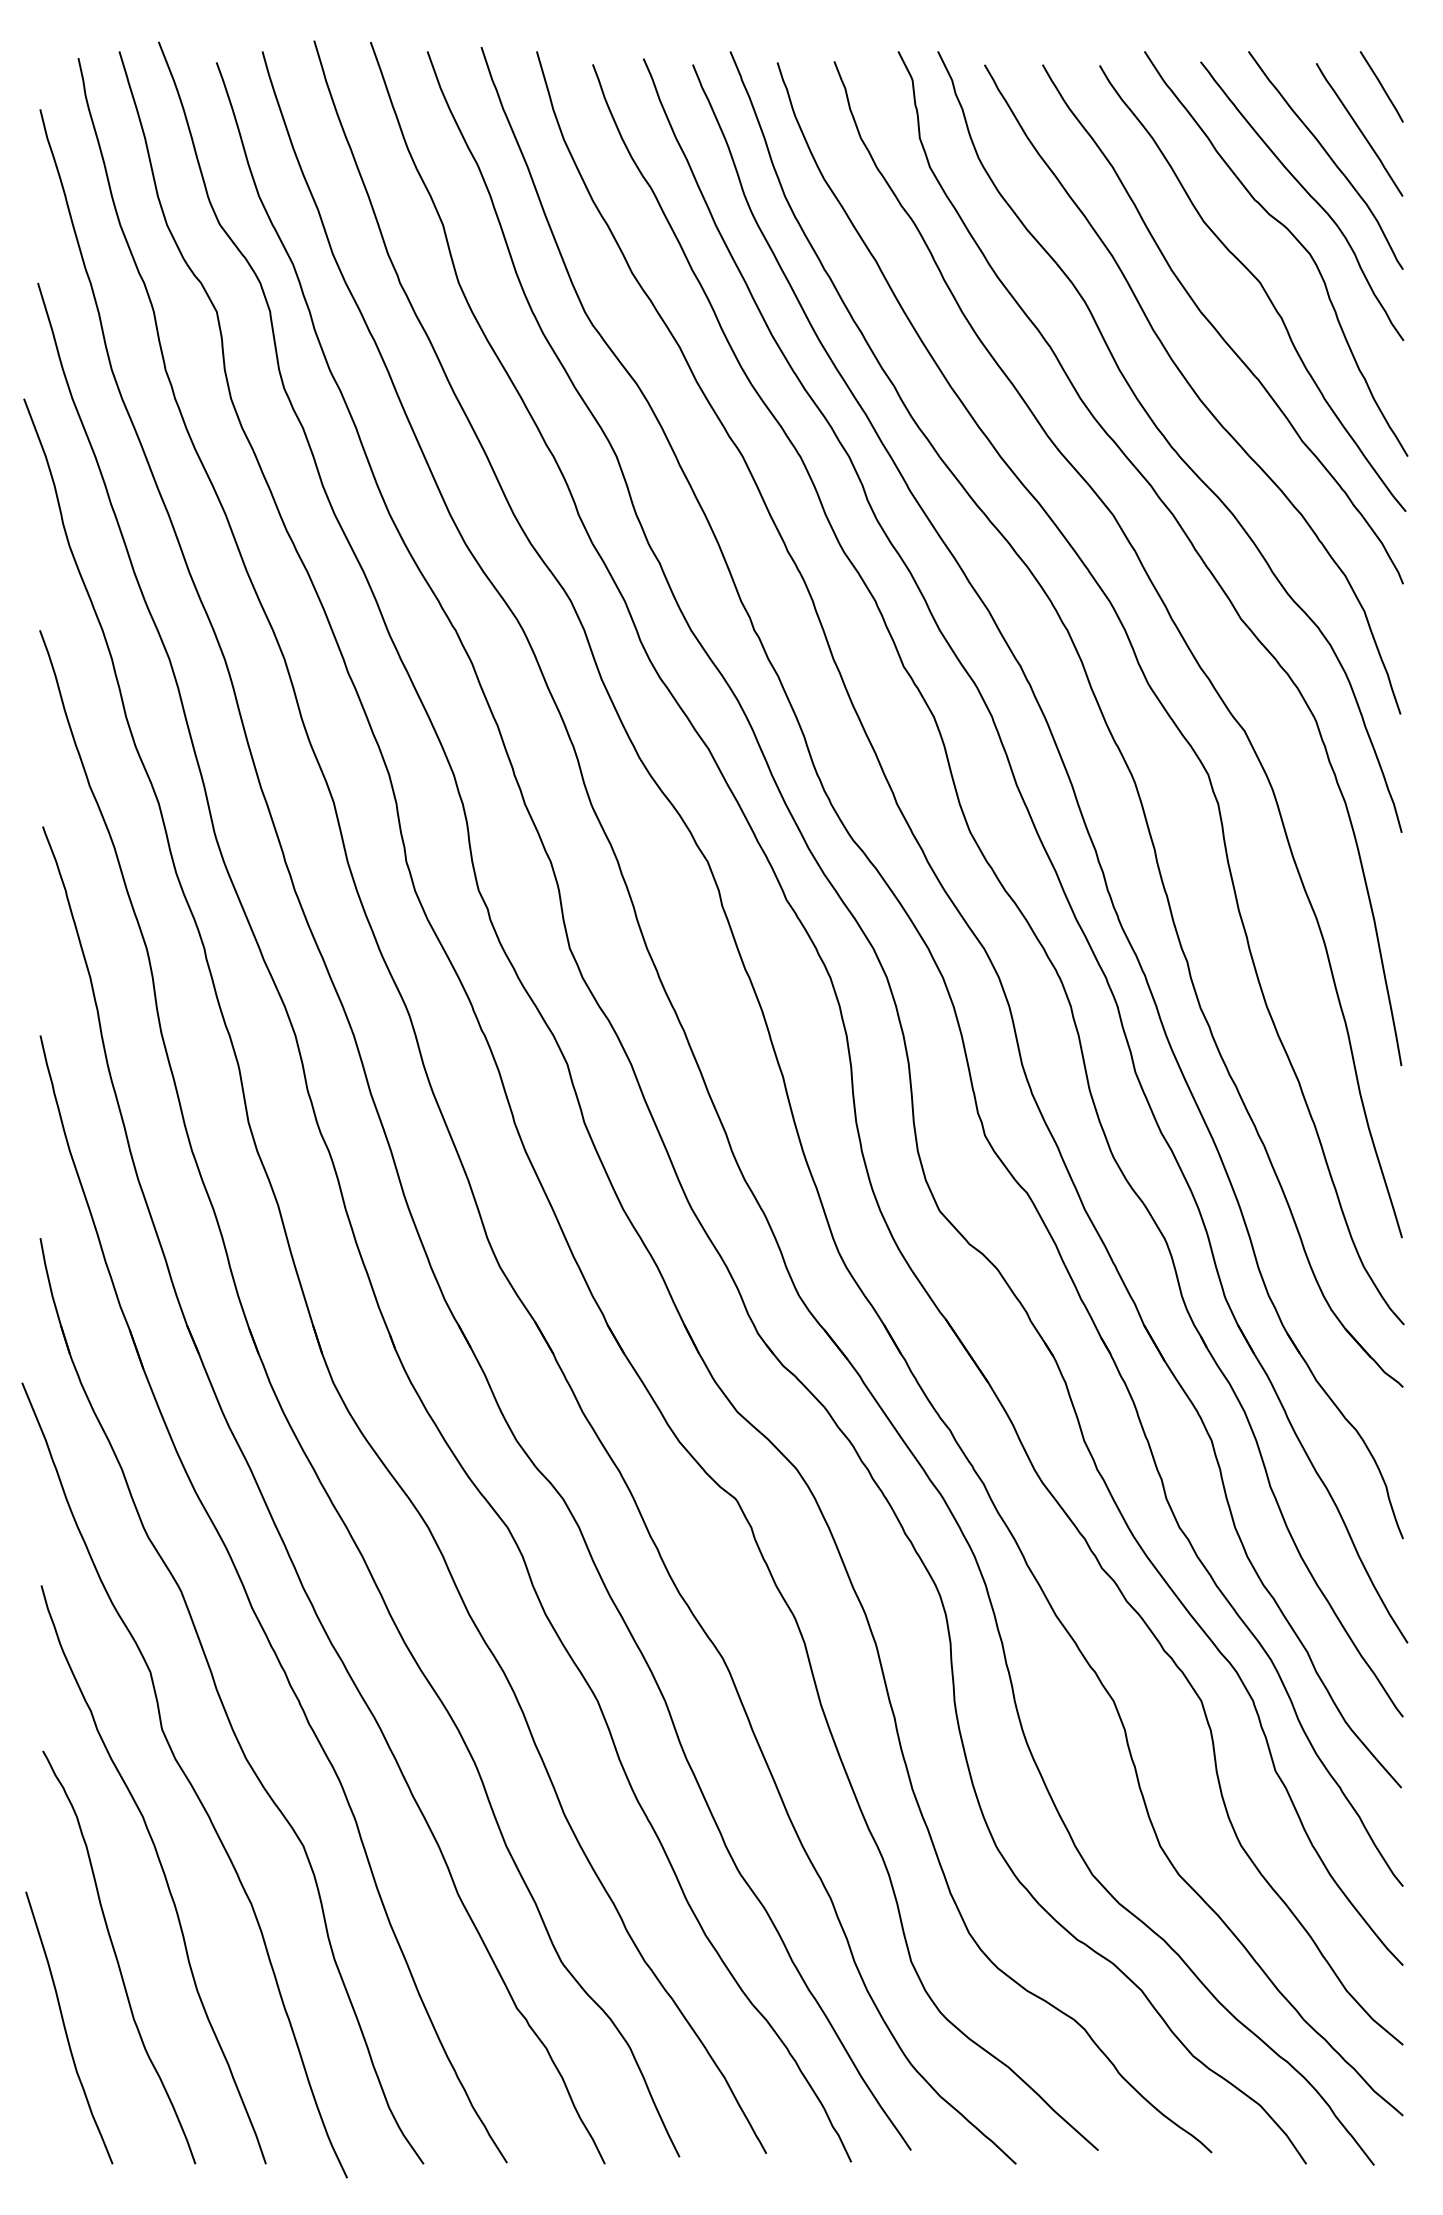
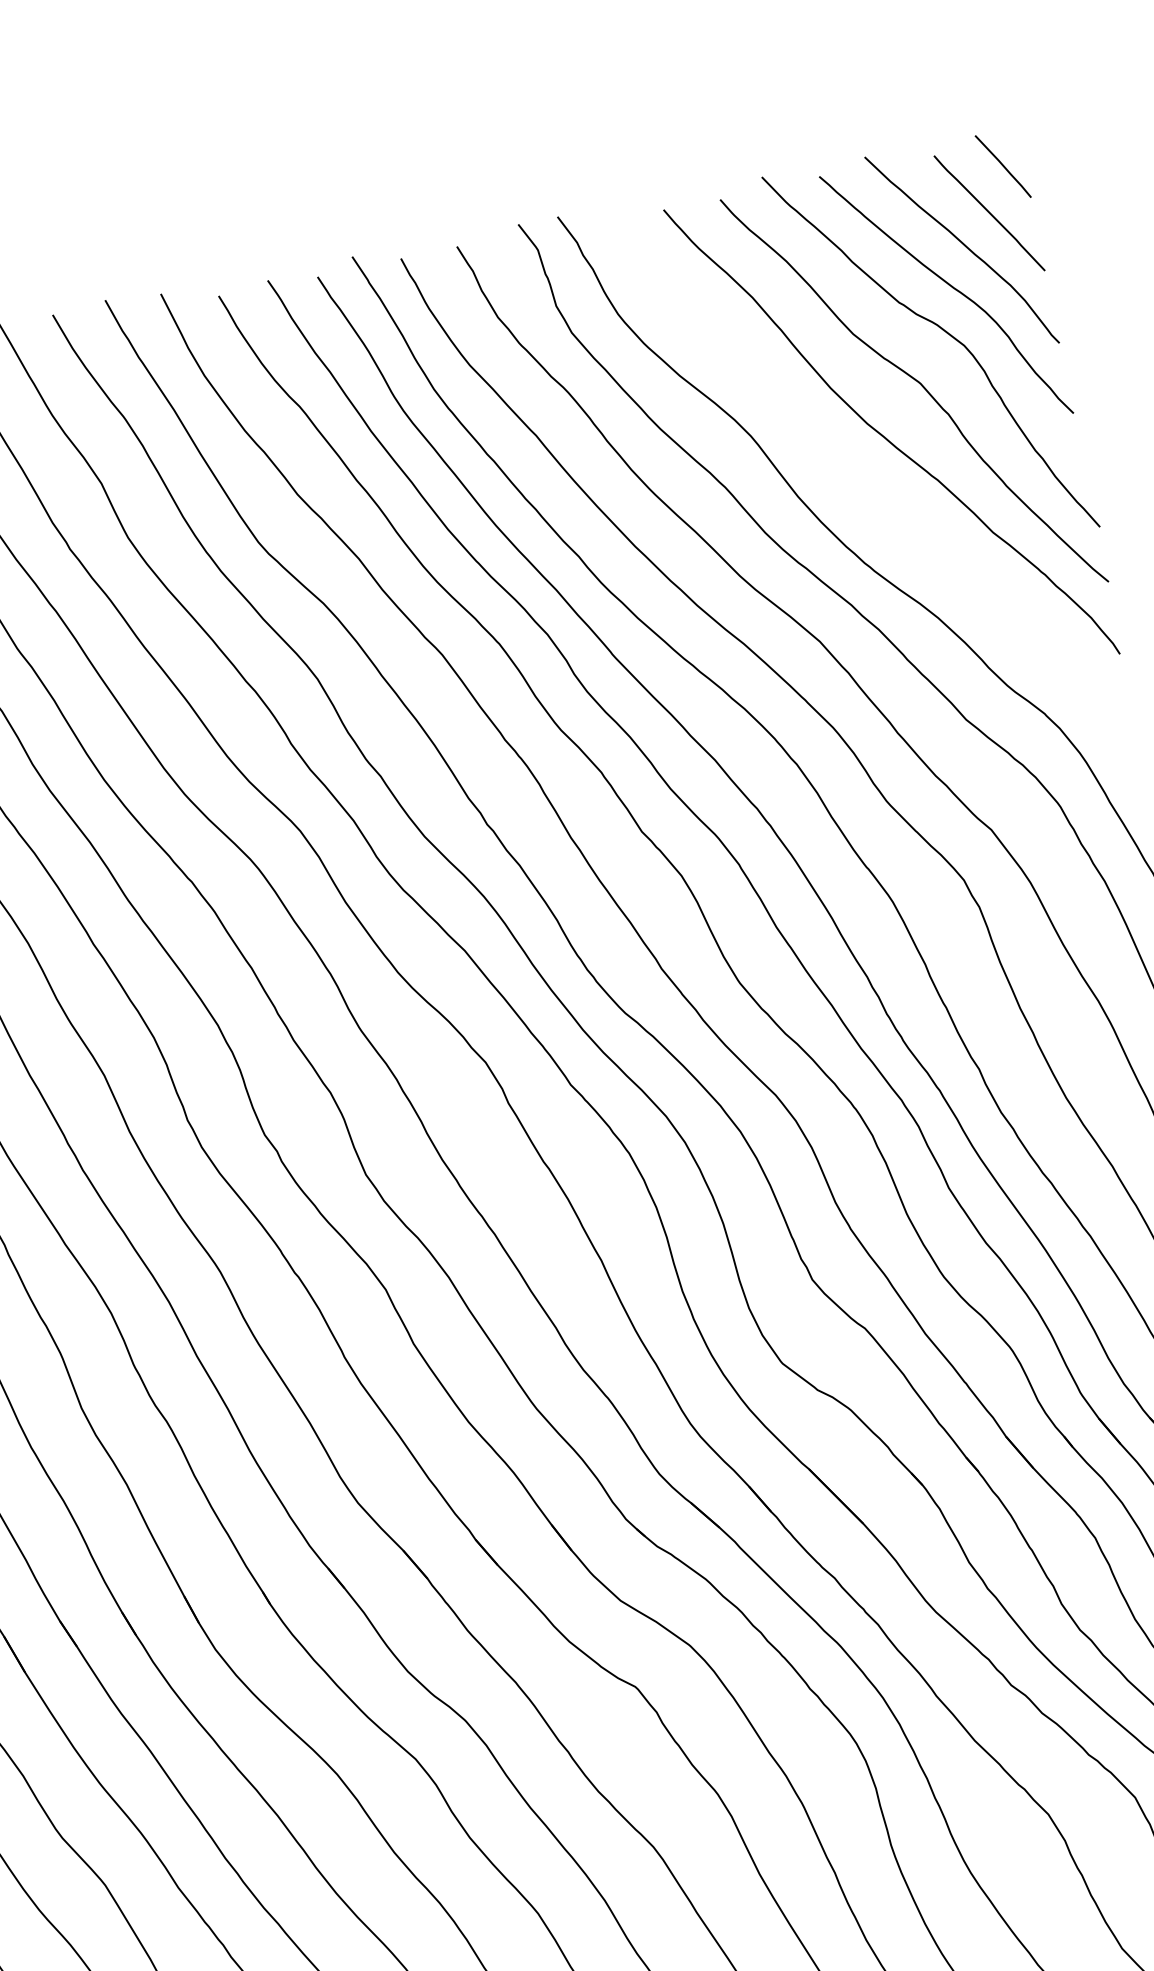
curve: (1192, 389) -> (874, 502), removed

